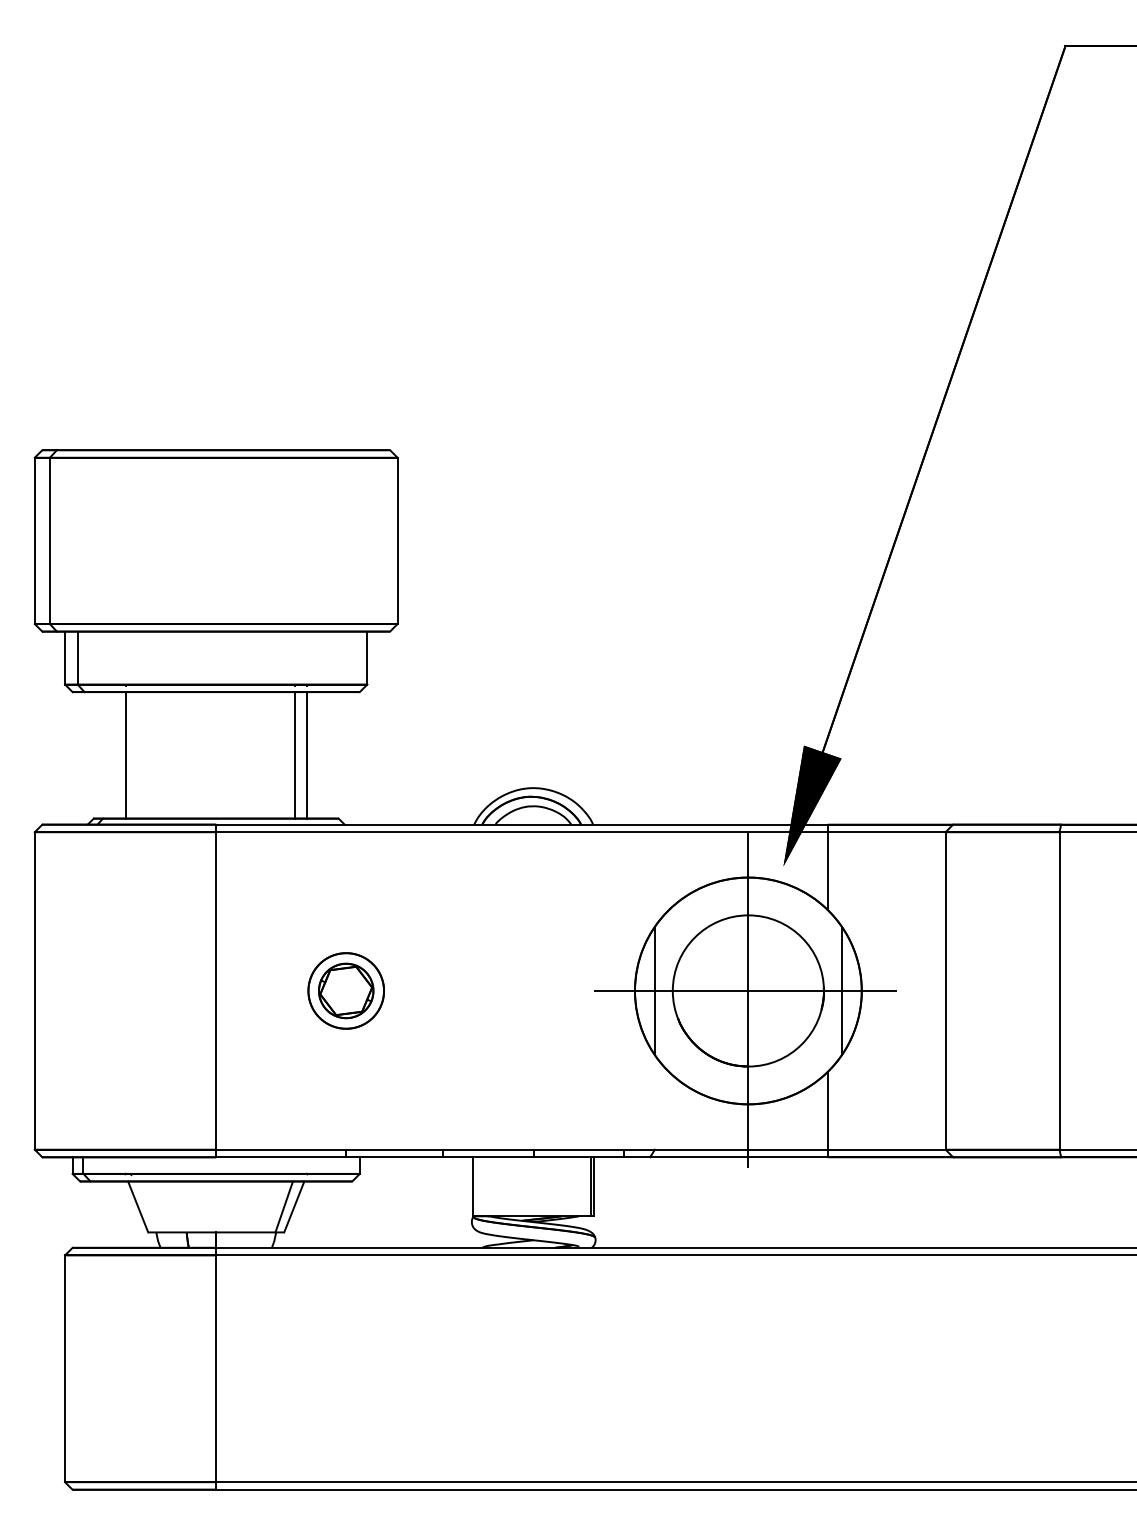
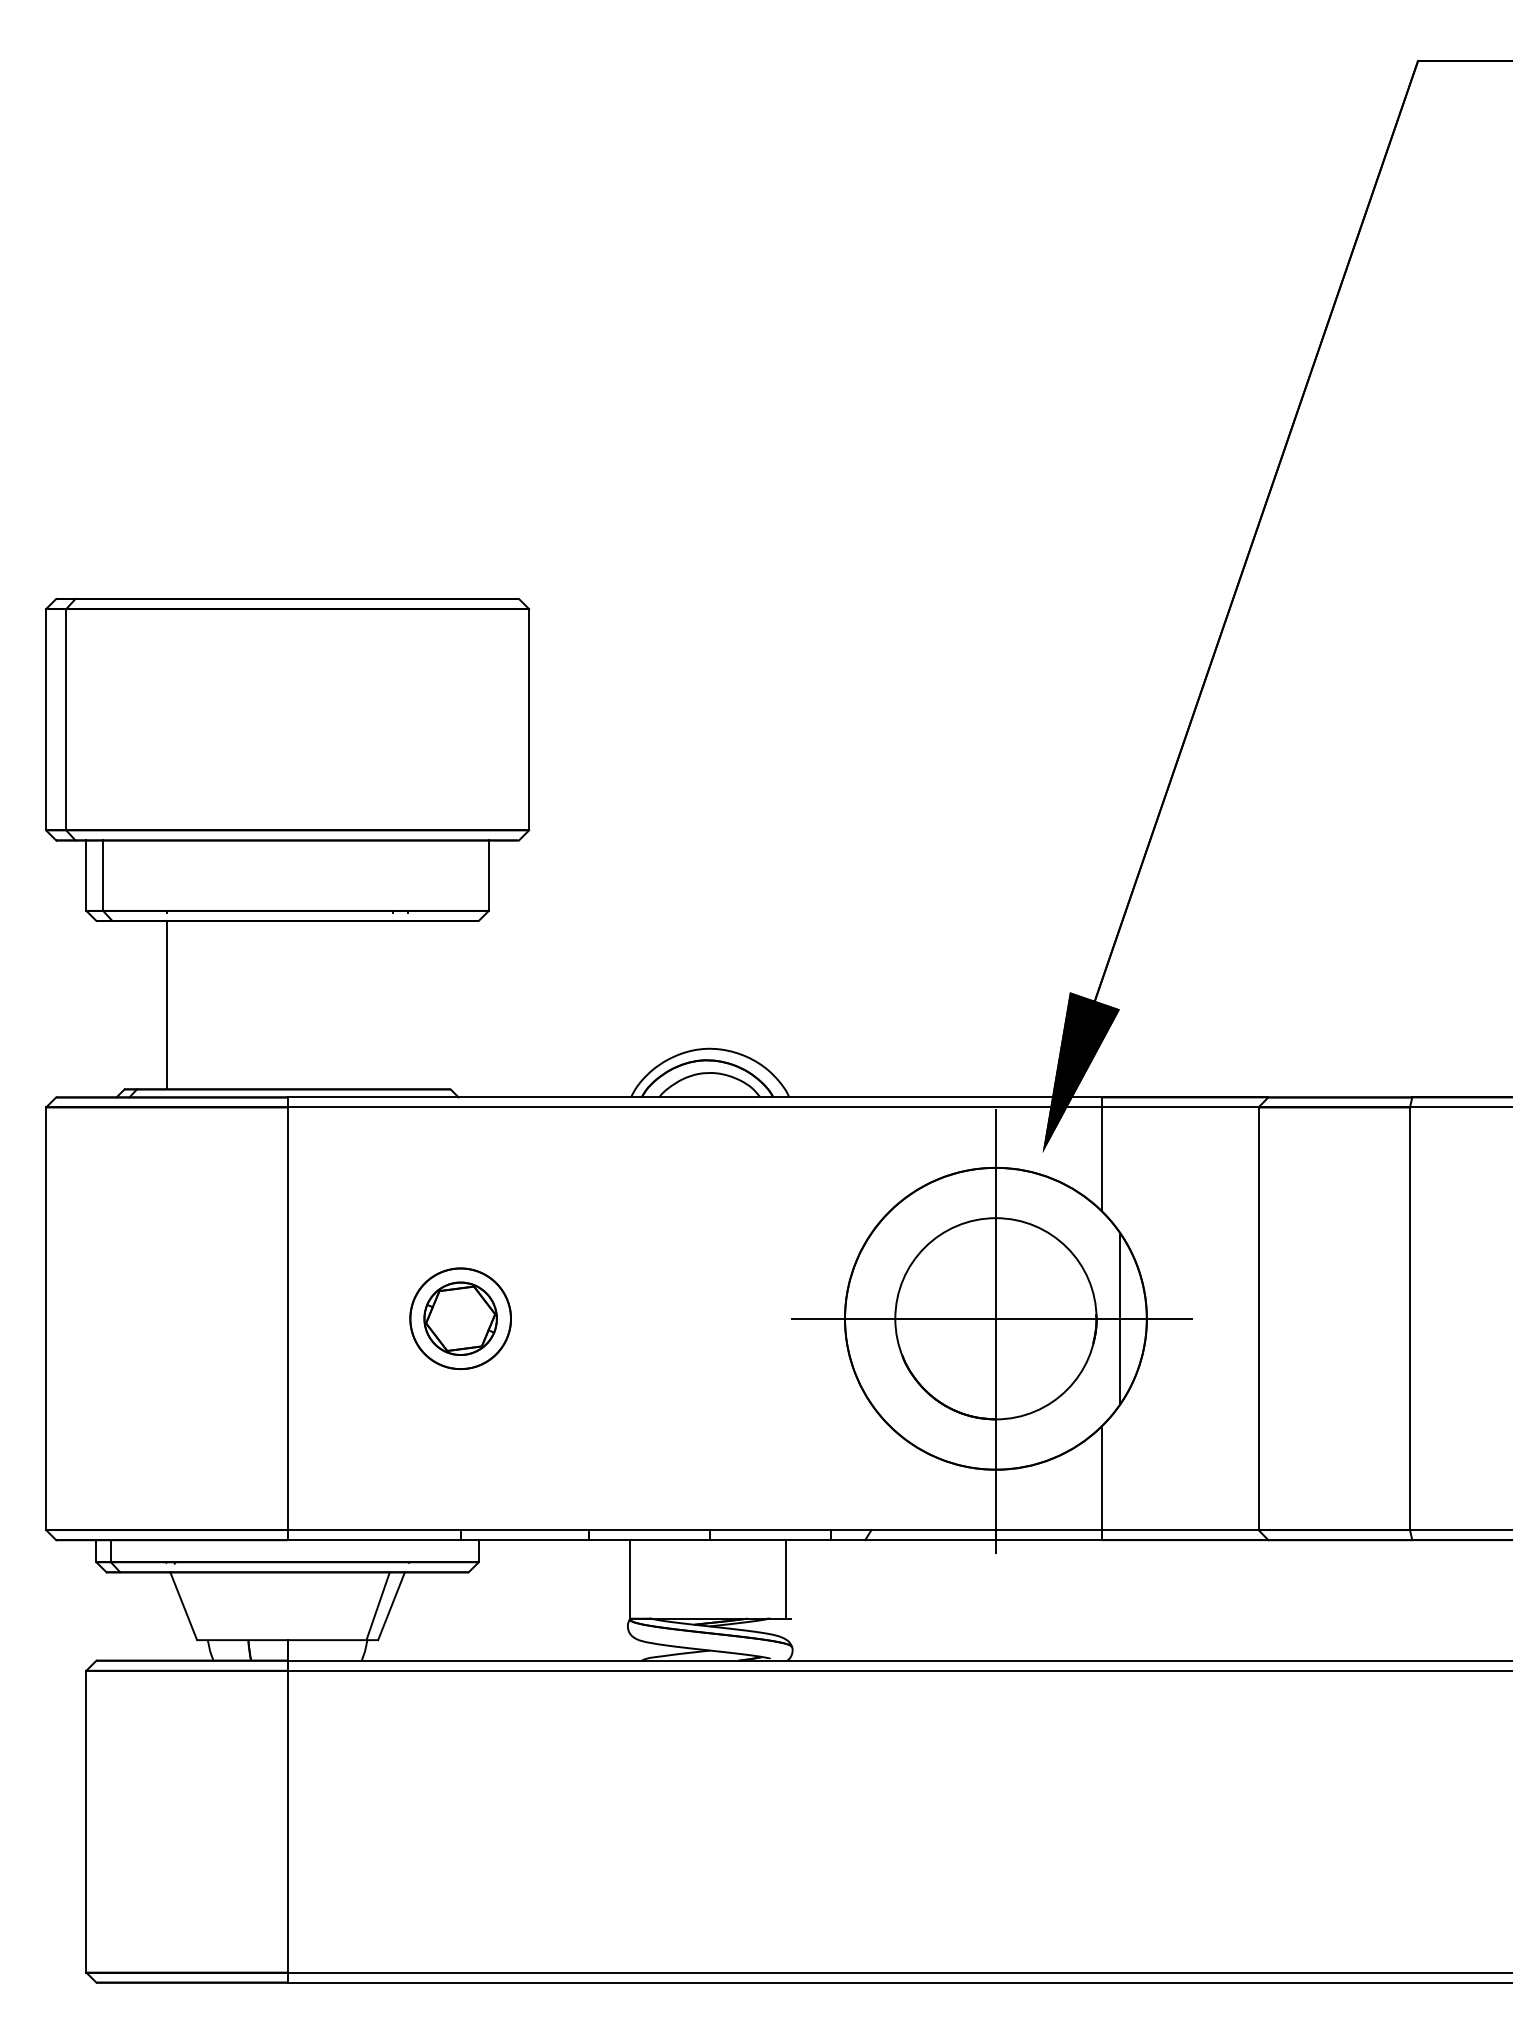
line: (295, 754) -> (392, 1004), removed
line: (307, 754) -> (408, 1004), removed
line: (654, 990) -> (871, 1318), removed
line: (594, 1186) -> (790, 1579), removed

